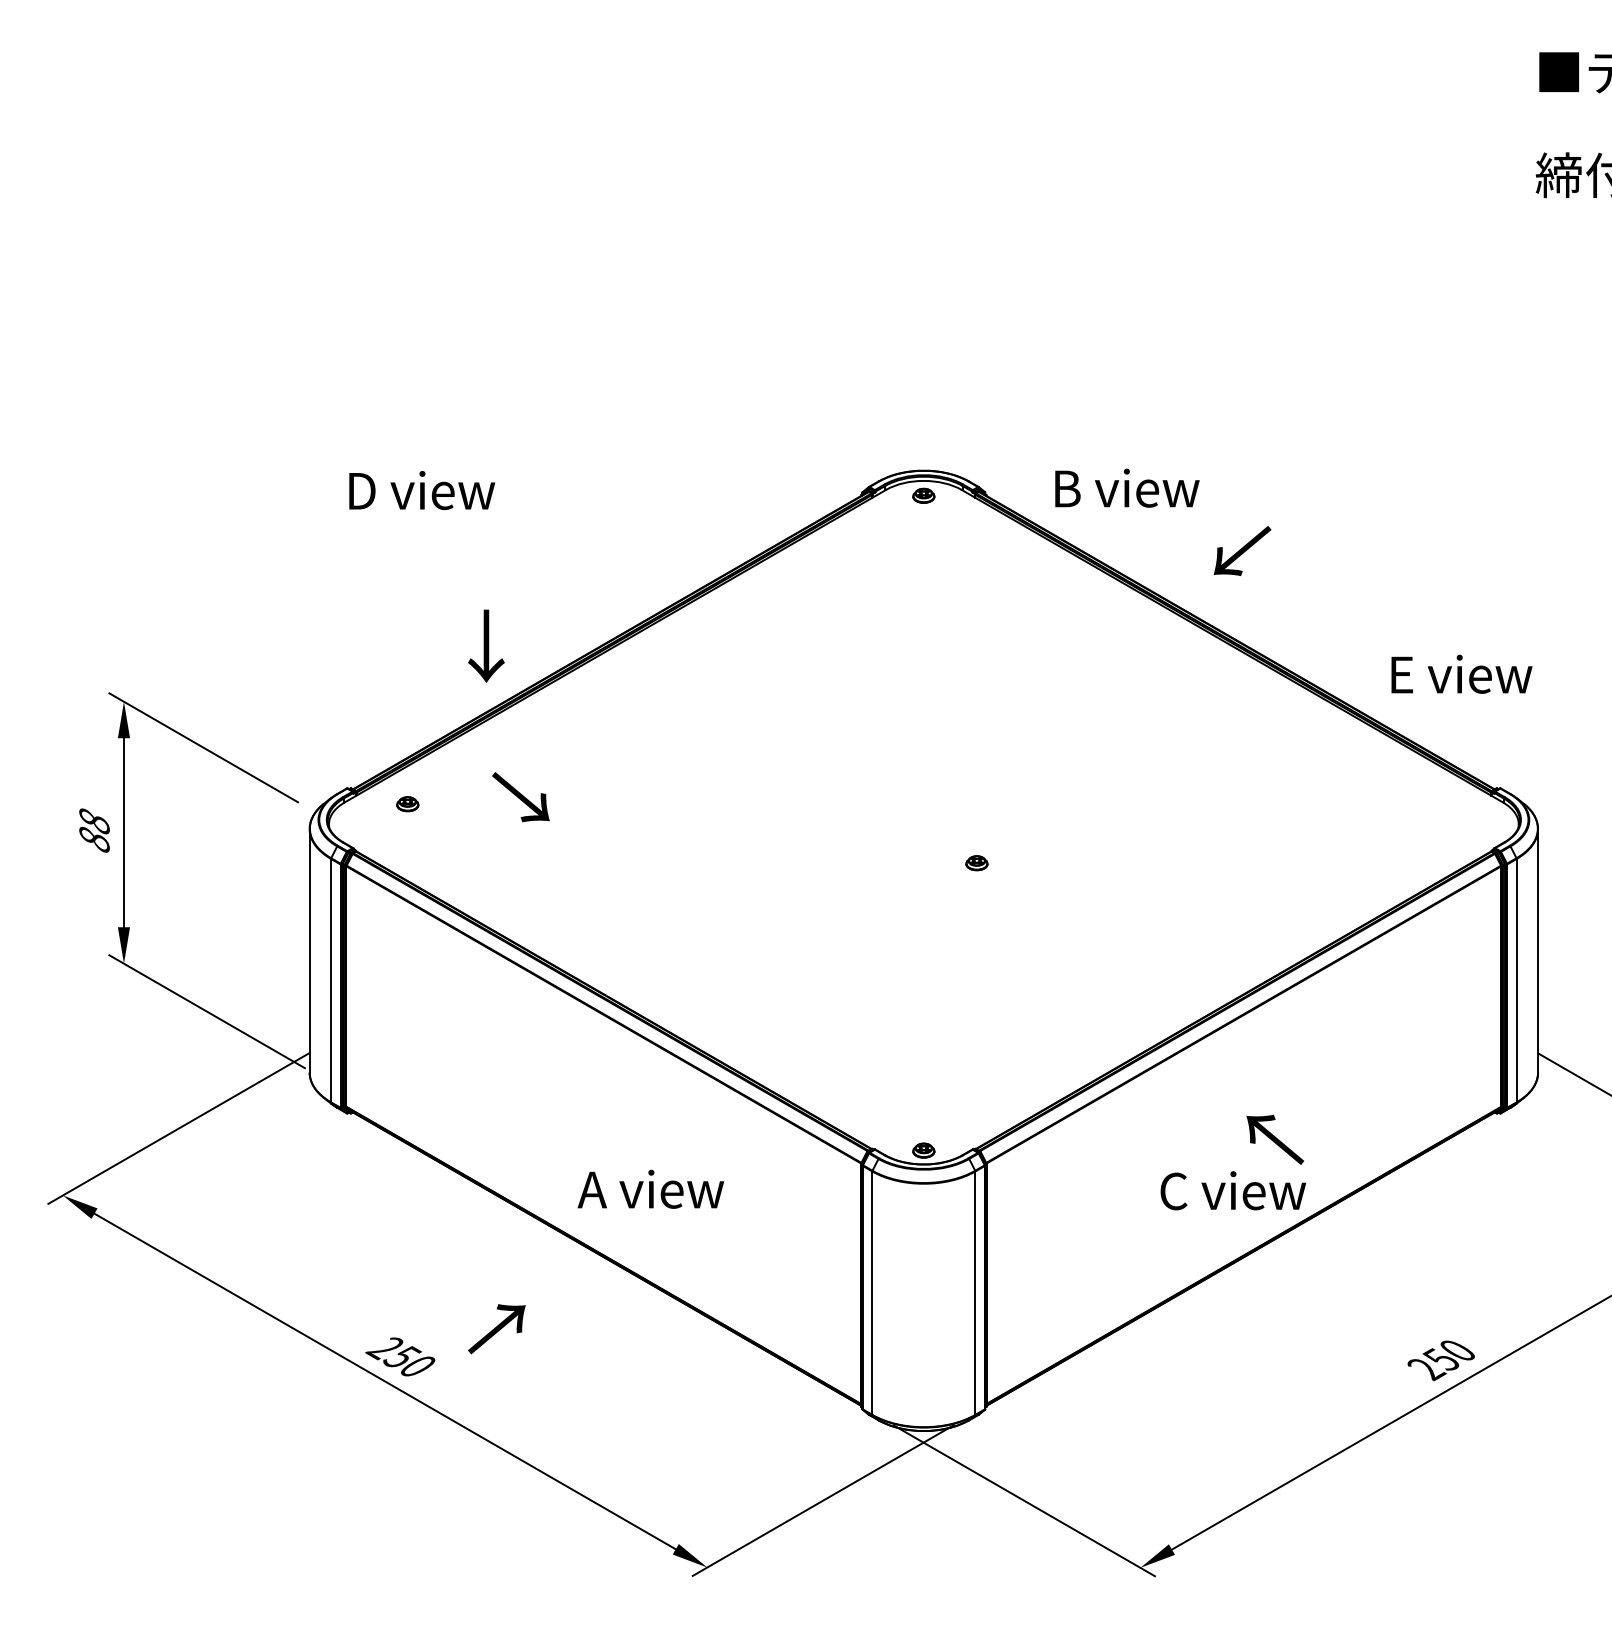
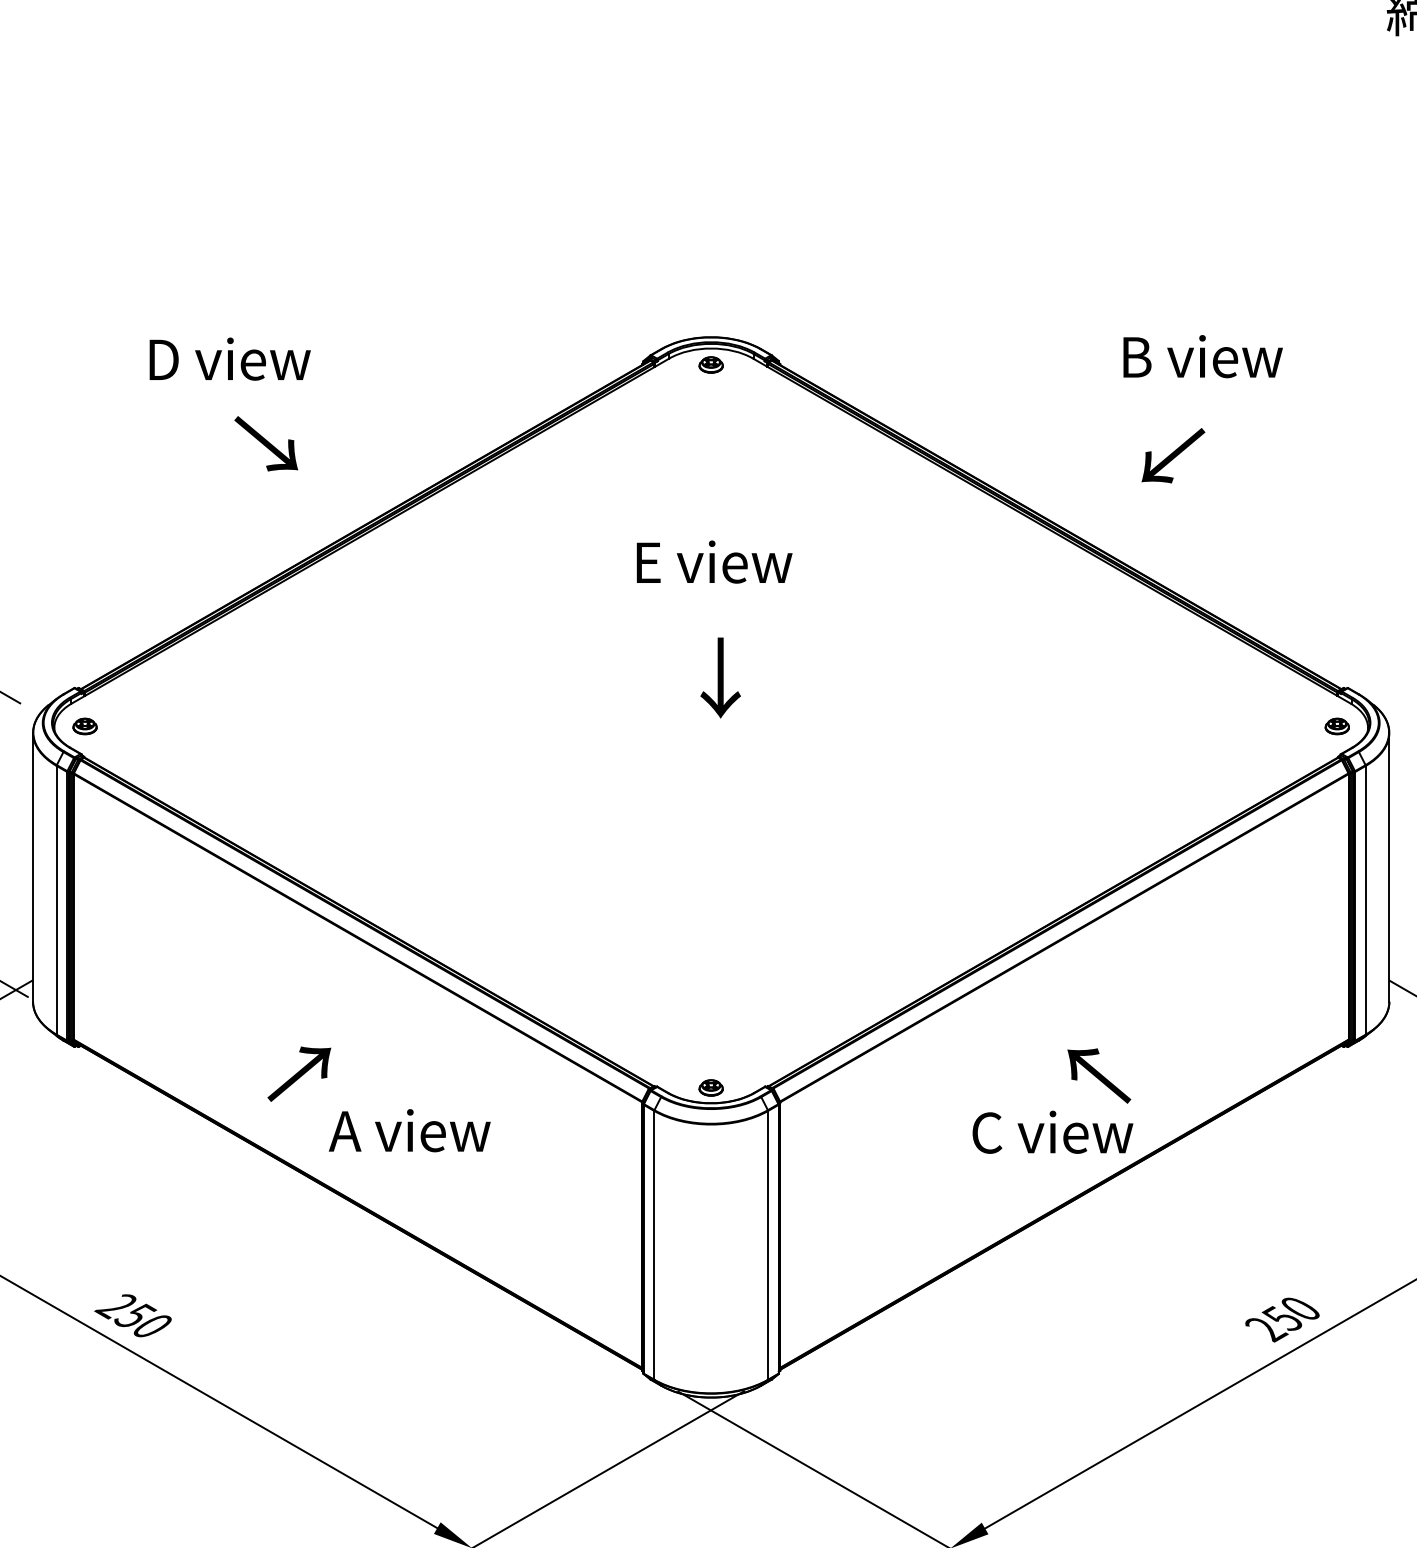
text: (1127, 487) -> (1203, 355), moved
text: (422, 490) -> (230, 359), moved
text: (1242, 550) -> (1173, 455), moved
text: (486, 645) -> (720, 677), moved
text: (1461, 673) -> (714, 561), moved
text: (520, 797) -> (265, 444), moved
part: (407, 804) -> (84, 726), moved
part: (976, 863) -> (1336, 726), moved
text: (496, 1329) -> (298, 1074), moved

